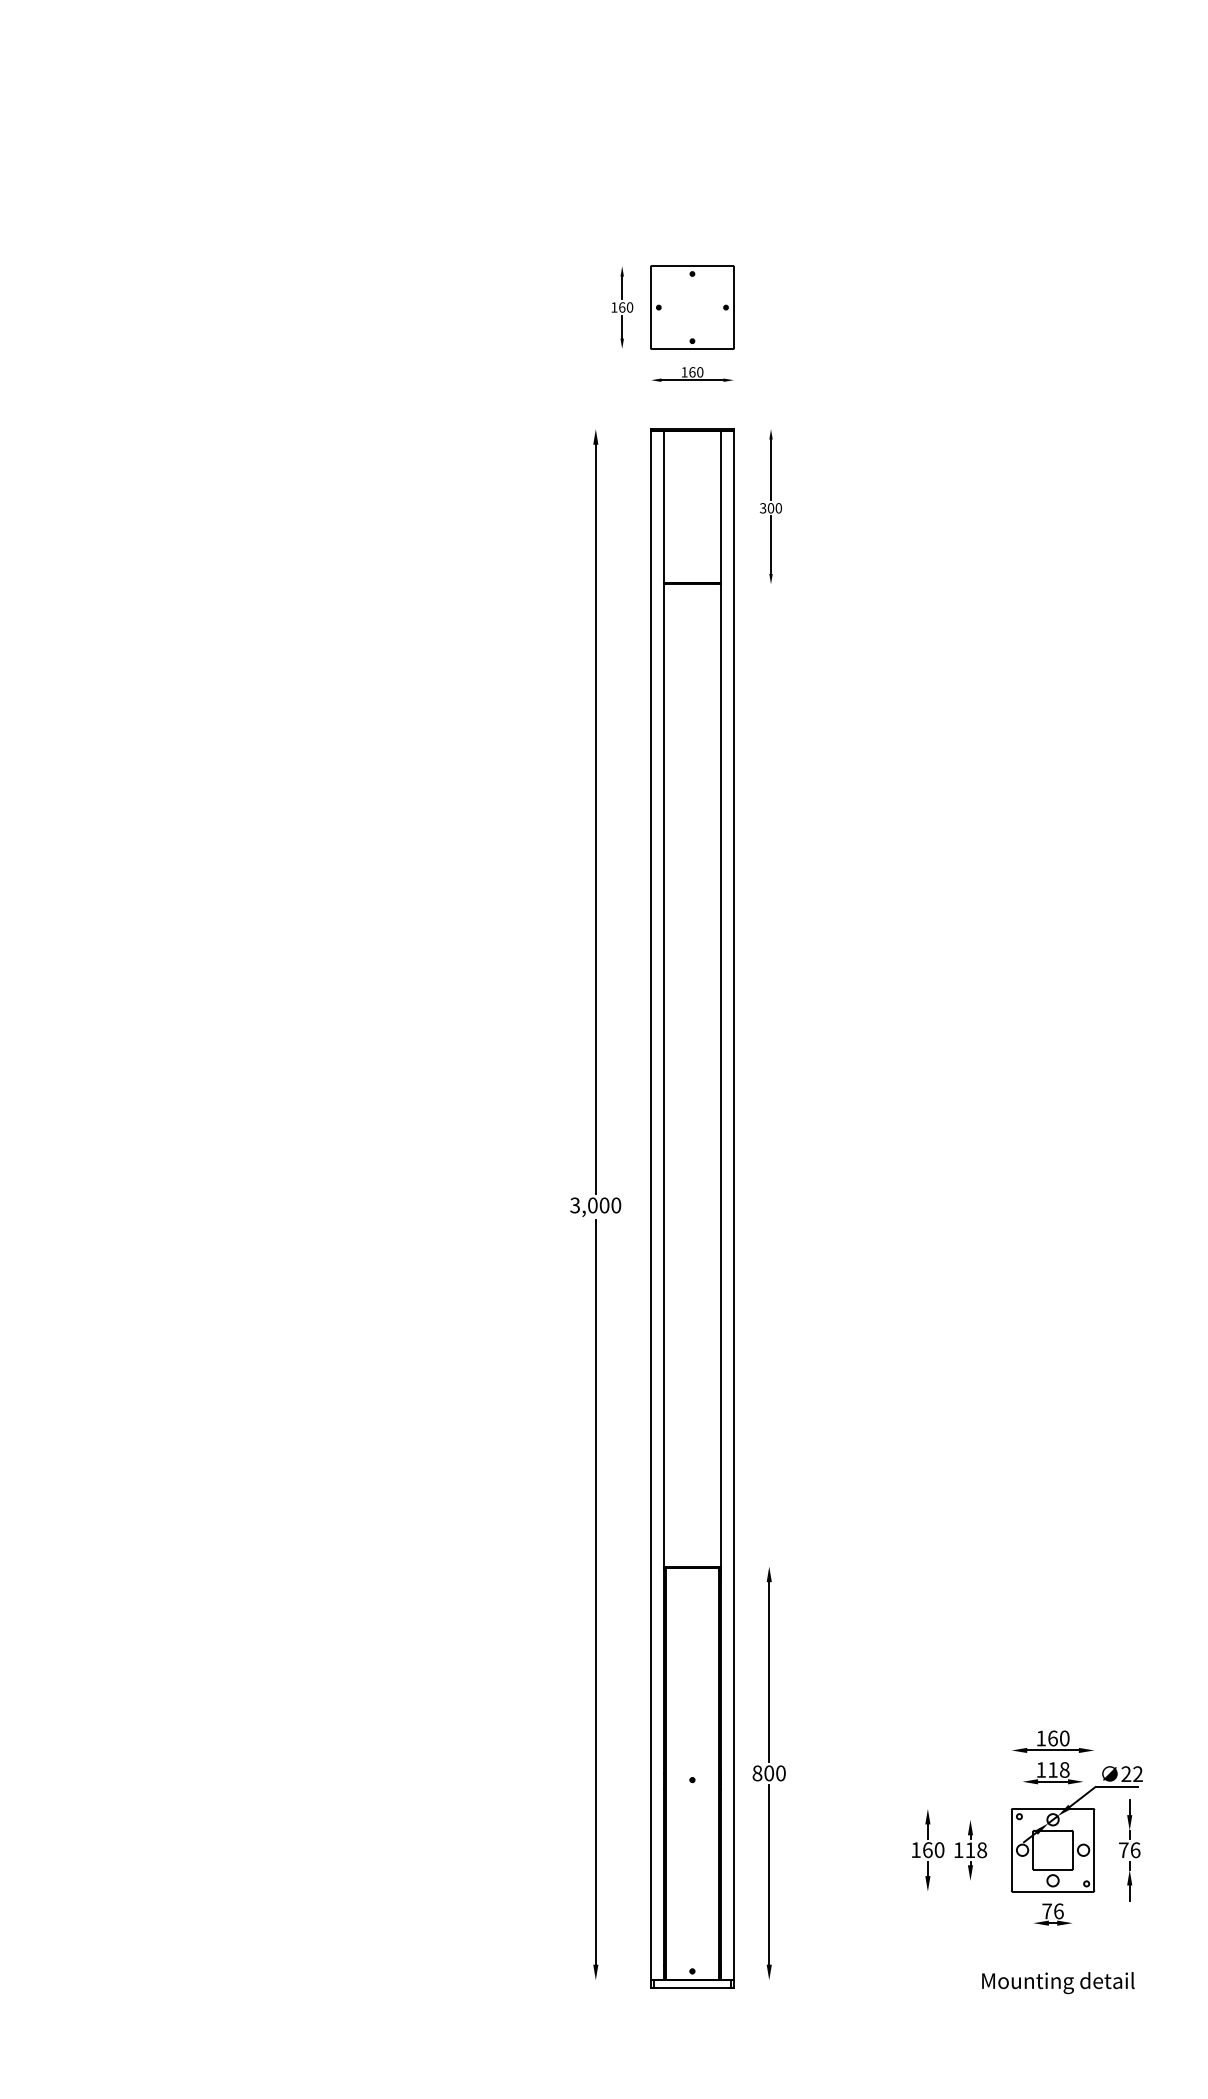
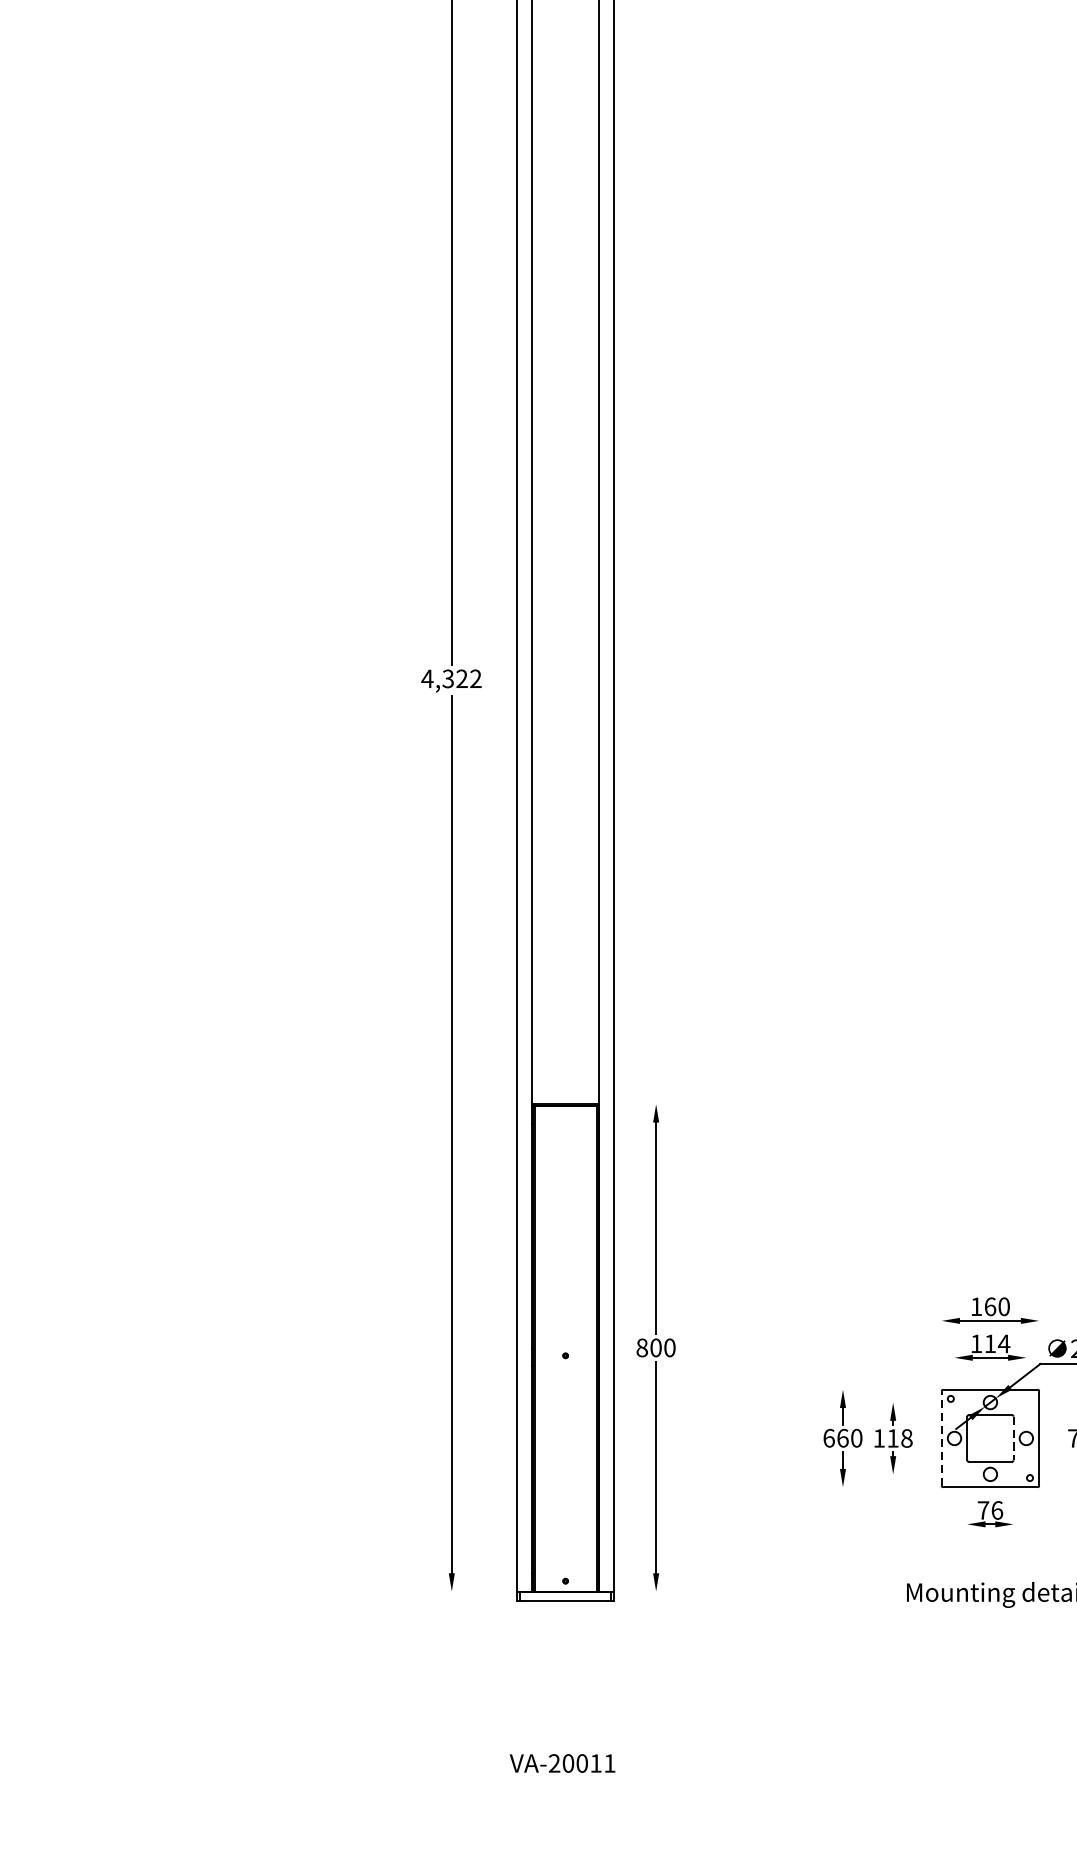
text: (595, 1205) -> (451, 678), 3,000 -> 4,322
text: (1064, 1769) -> (1003, 1343), 118 -> 114
line: (1011, 1849) -> (941, 1437), solid -> dashed
text: (915, 1850) -> (828, 1438), 160 -> 660
line: (1072, 1850) -> (1013, 1438), solid -> dashed

